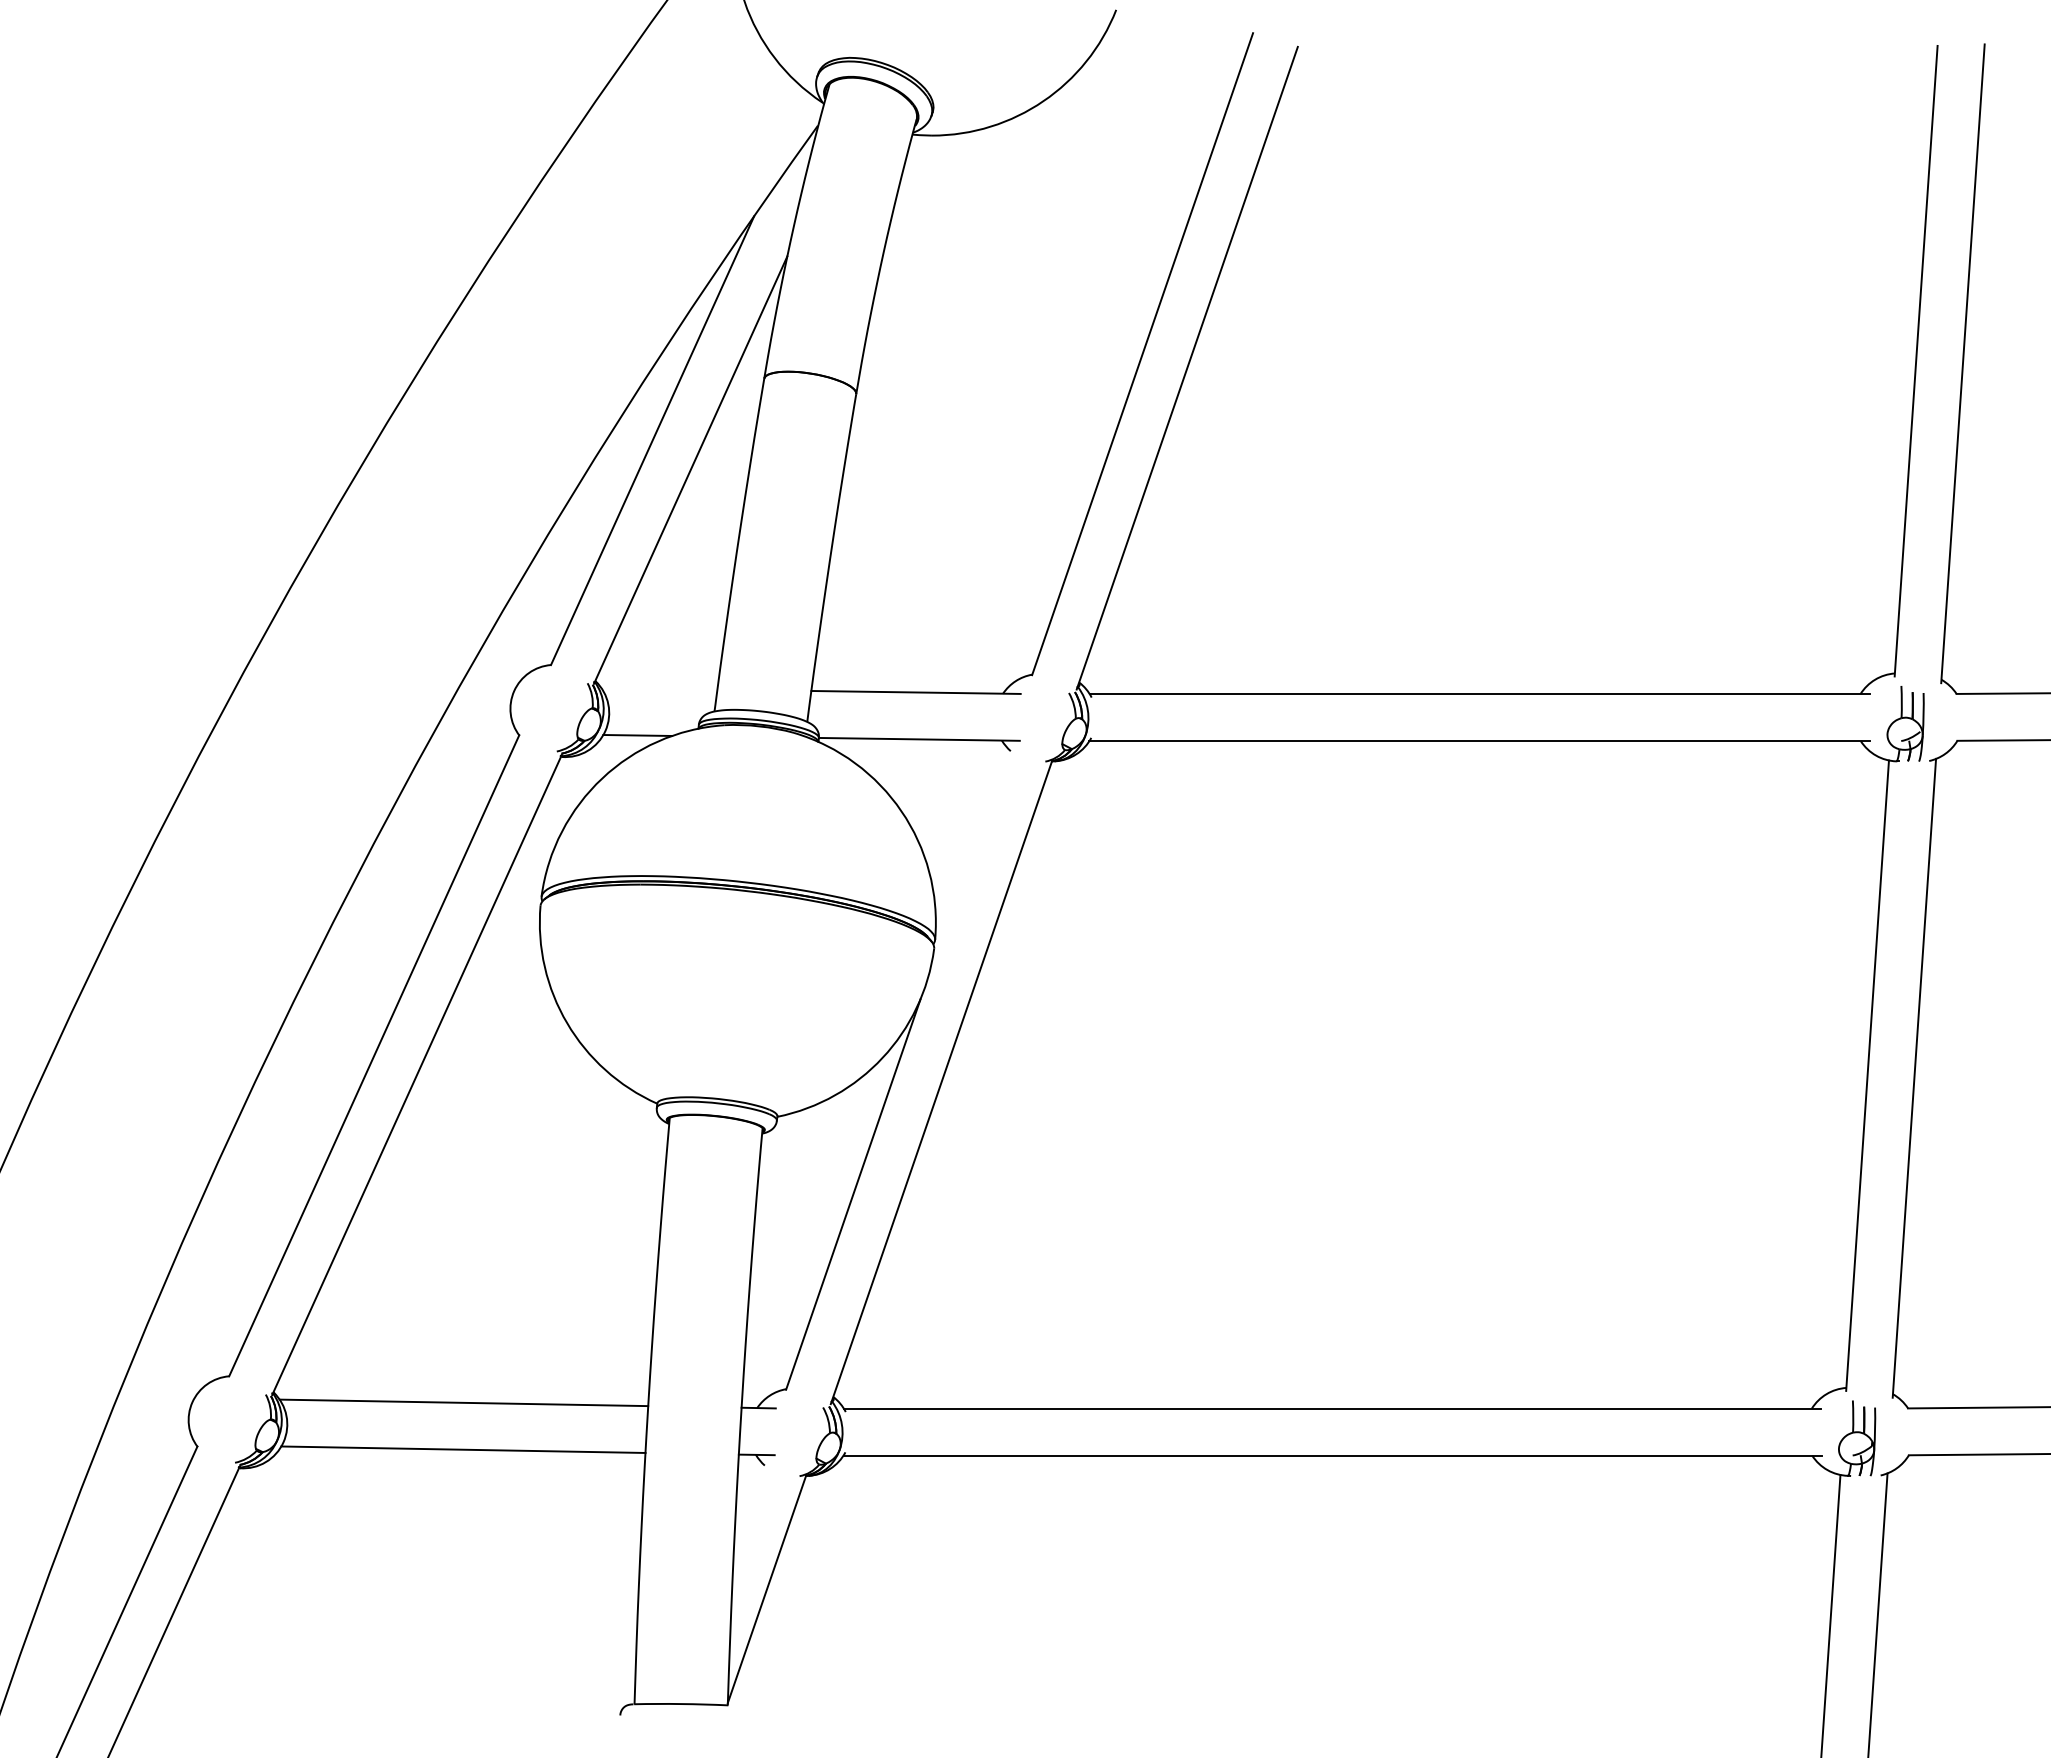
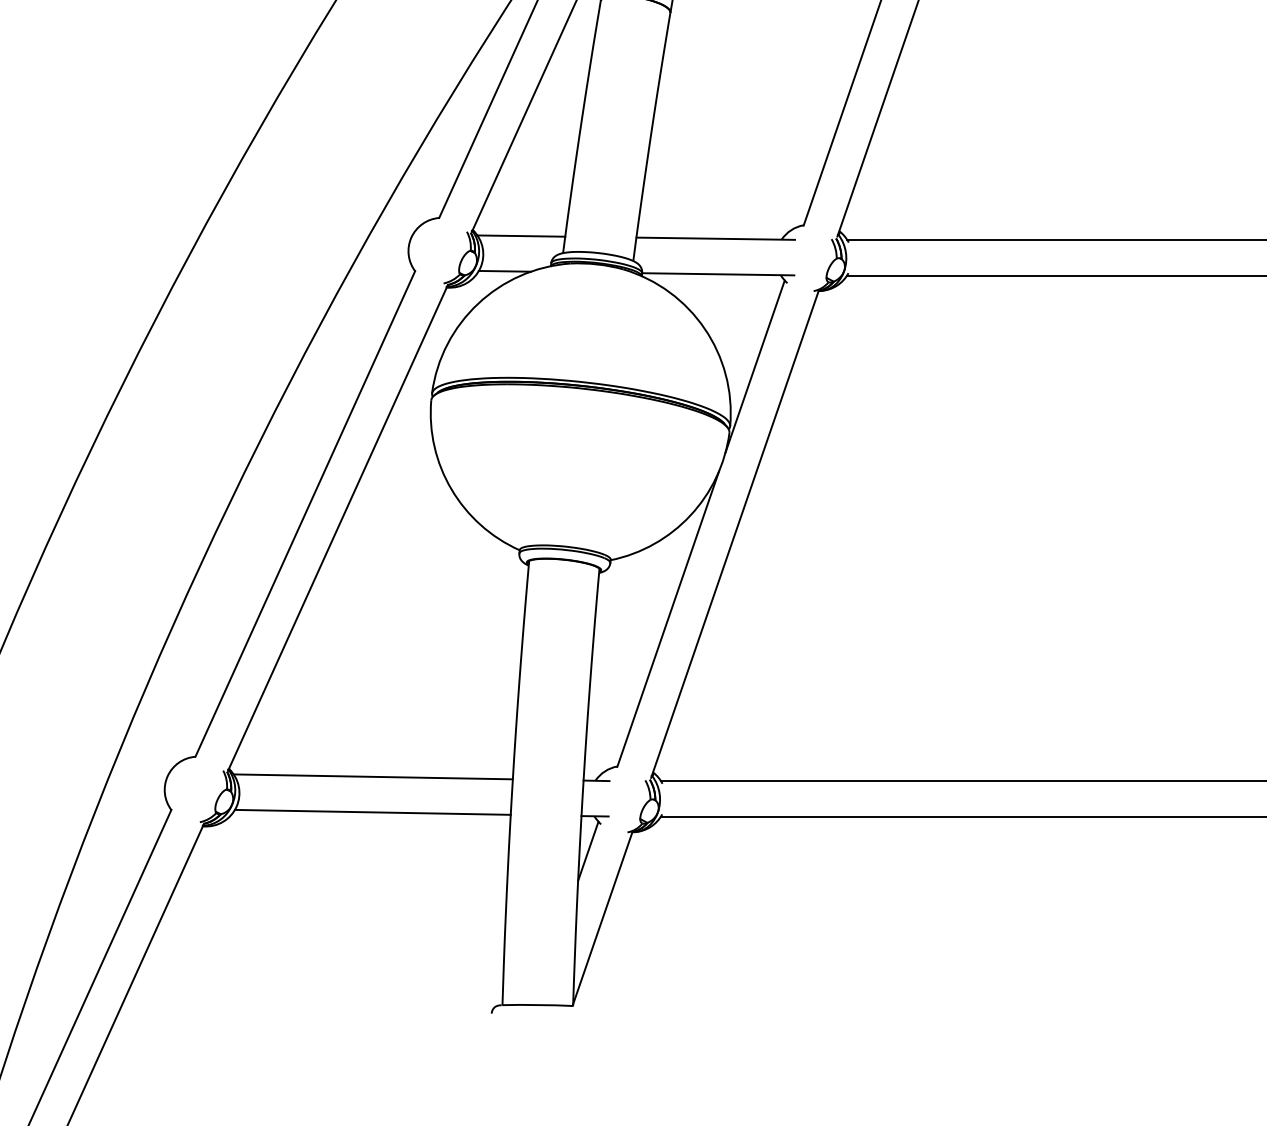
line: (659, 688) -> (521, 235), added
line: (967, 860) -> (754, 366), added
line: (747, 1501) -> (588, 851), added

